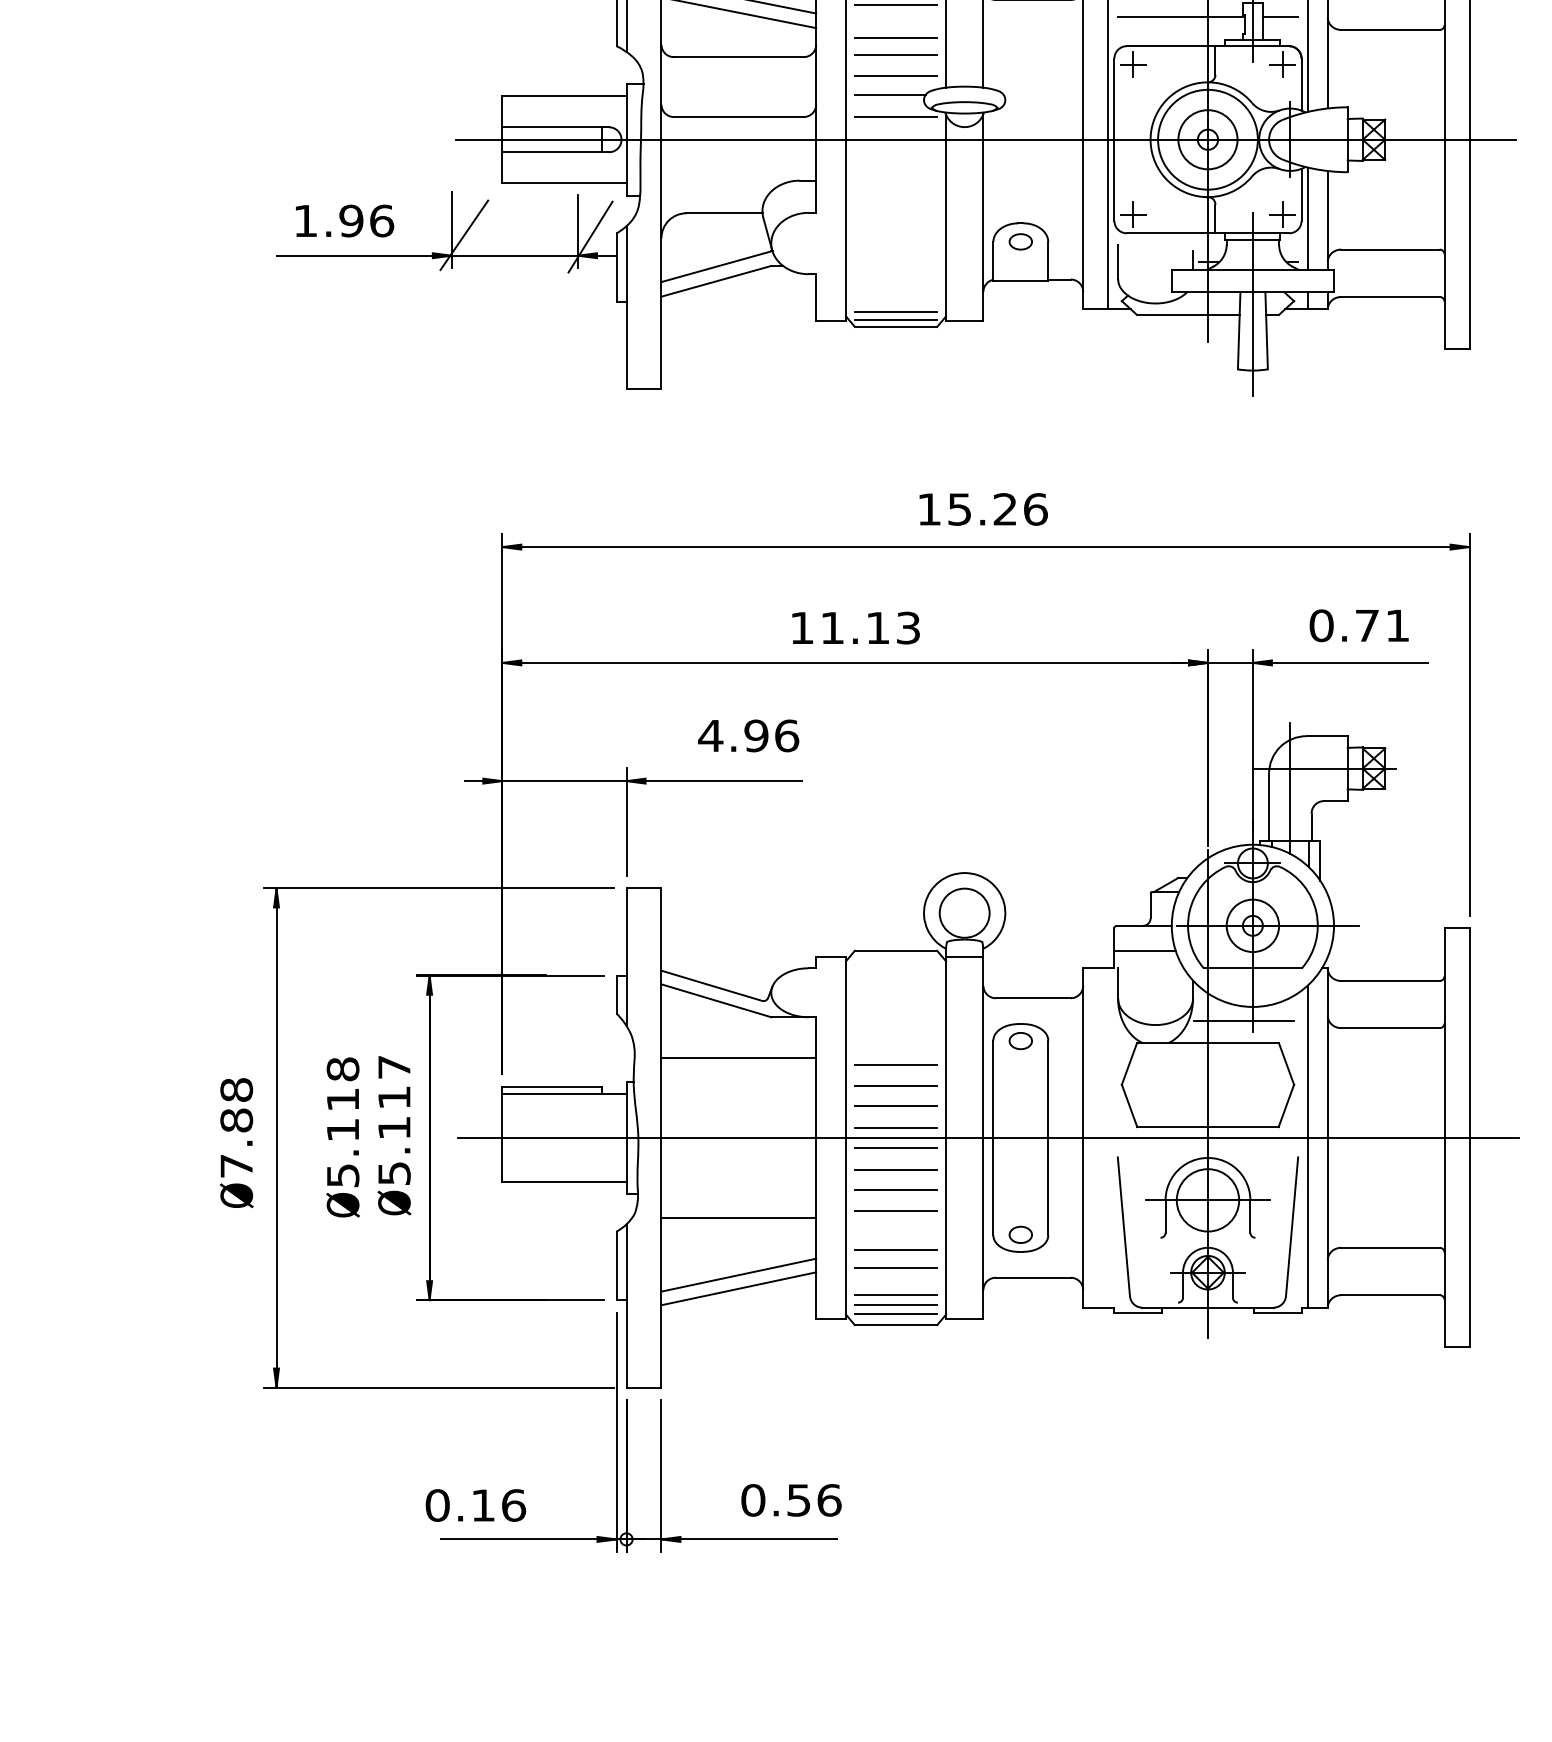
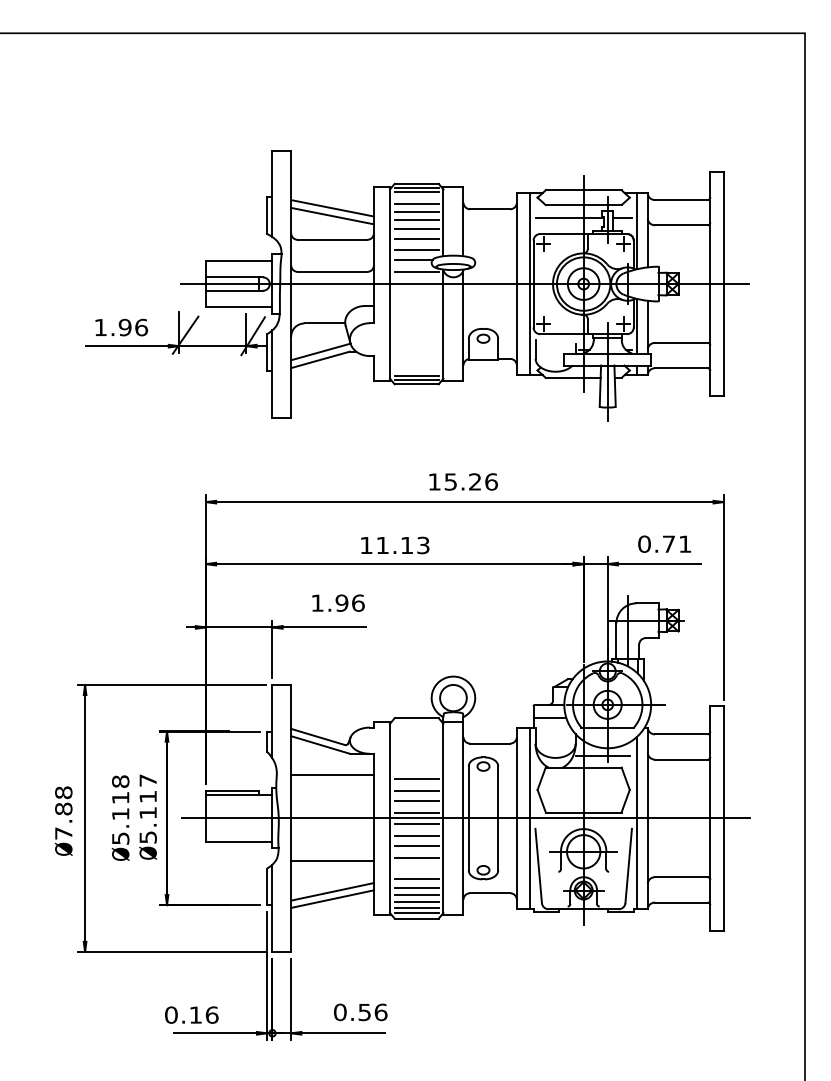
line: (895, 19) -> (416, 219), added
text: (710, 734) -> (317, 602), 4.96 -> 1.96
line: (1108, 1138) -> (530, 818), added
line: (895, 1281) -> (416, 895), added

